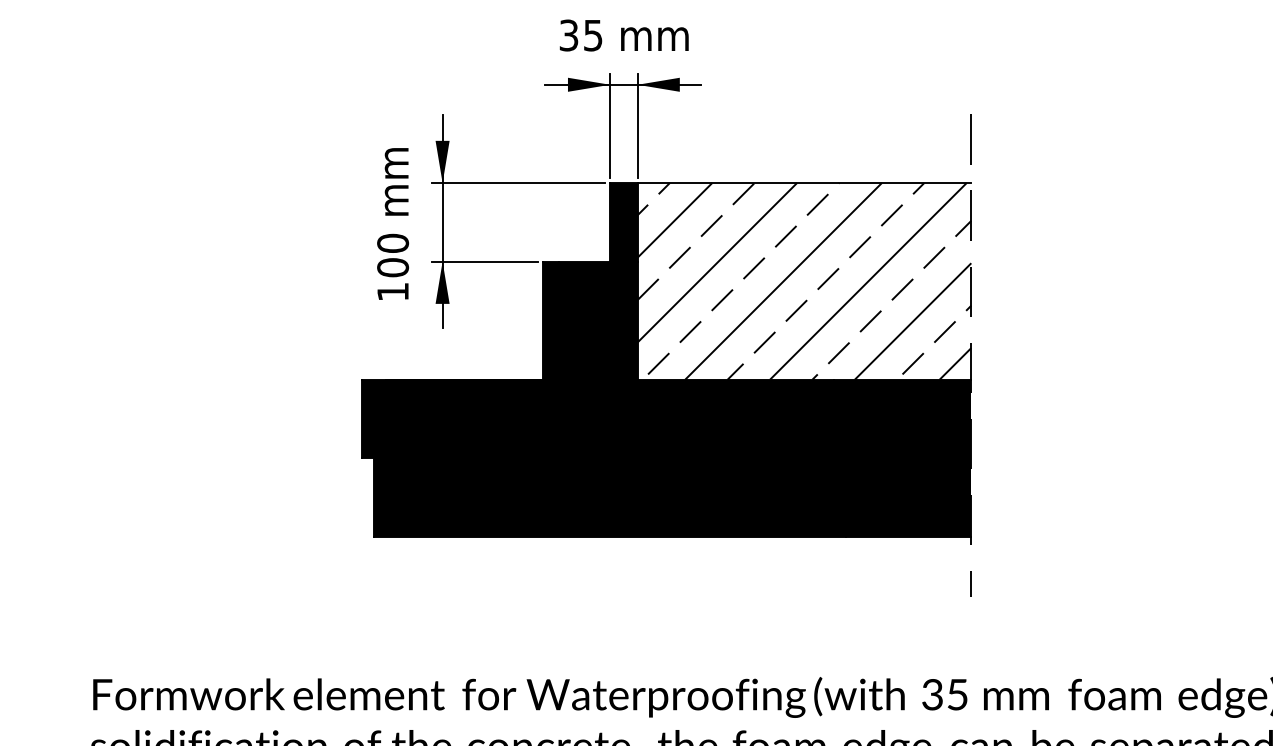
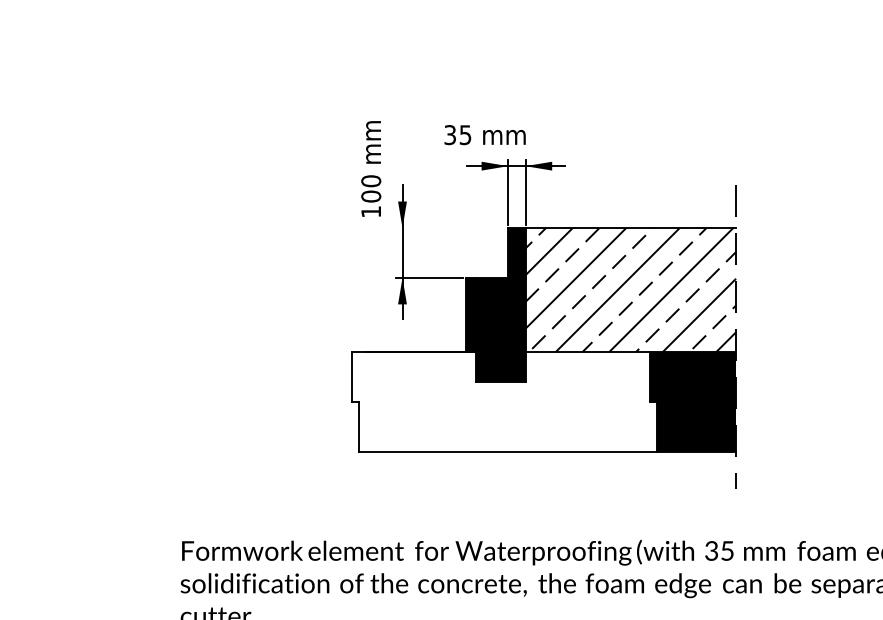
text: (623, 36) -> (484, 135), moved
line: (517, 183) -> (449, 228), removed
text: (393, 223) -> (371, 168), moved
fill: (604, 457) -> (504, 401), removed

